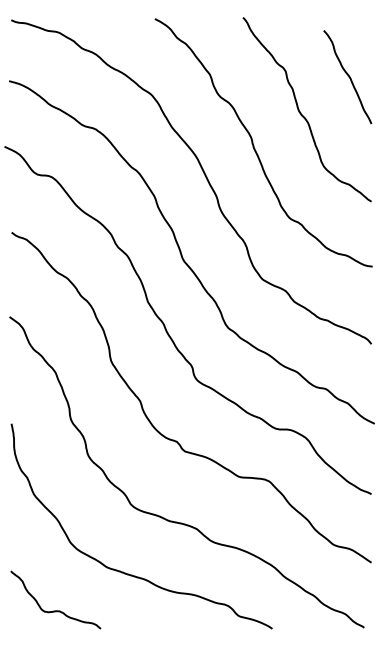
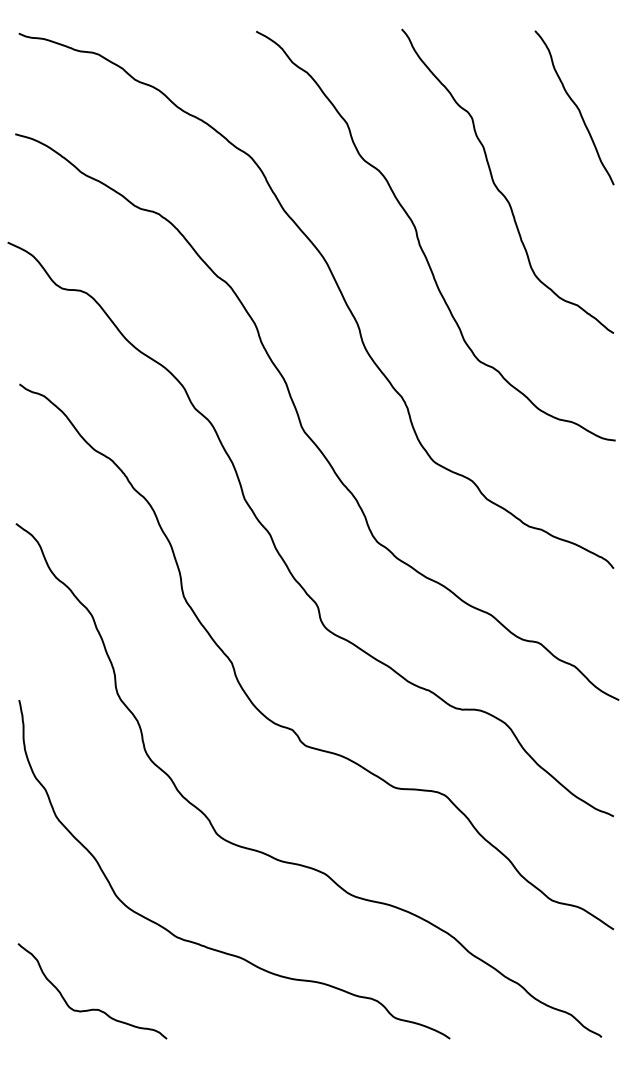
curve: (348, 77) -> (575, 108), moved

